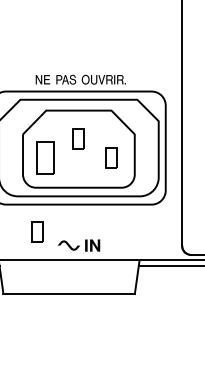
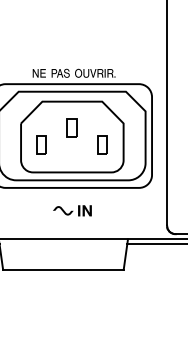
part: (45, 157) -> (41, 144), size x0.62
part: (37, 231) -> (34, 212), removed
part: (79, 245) -> (72, 210), moved

